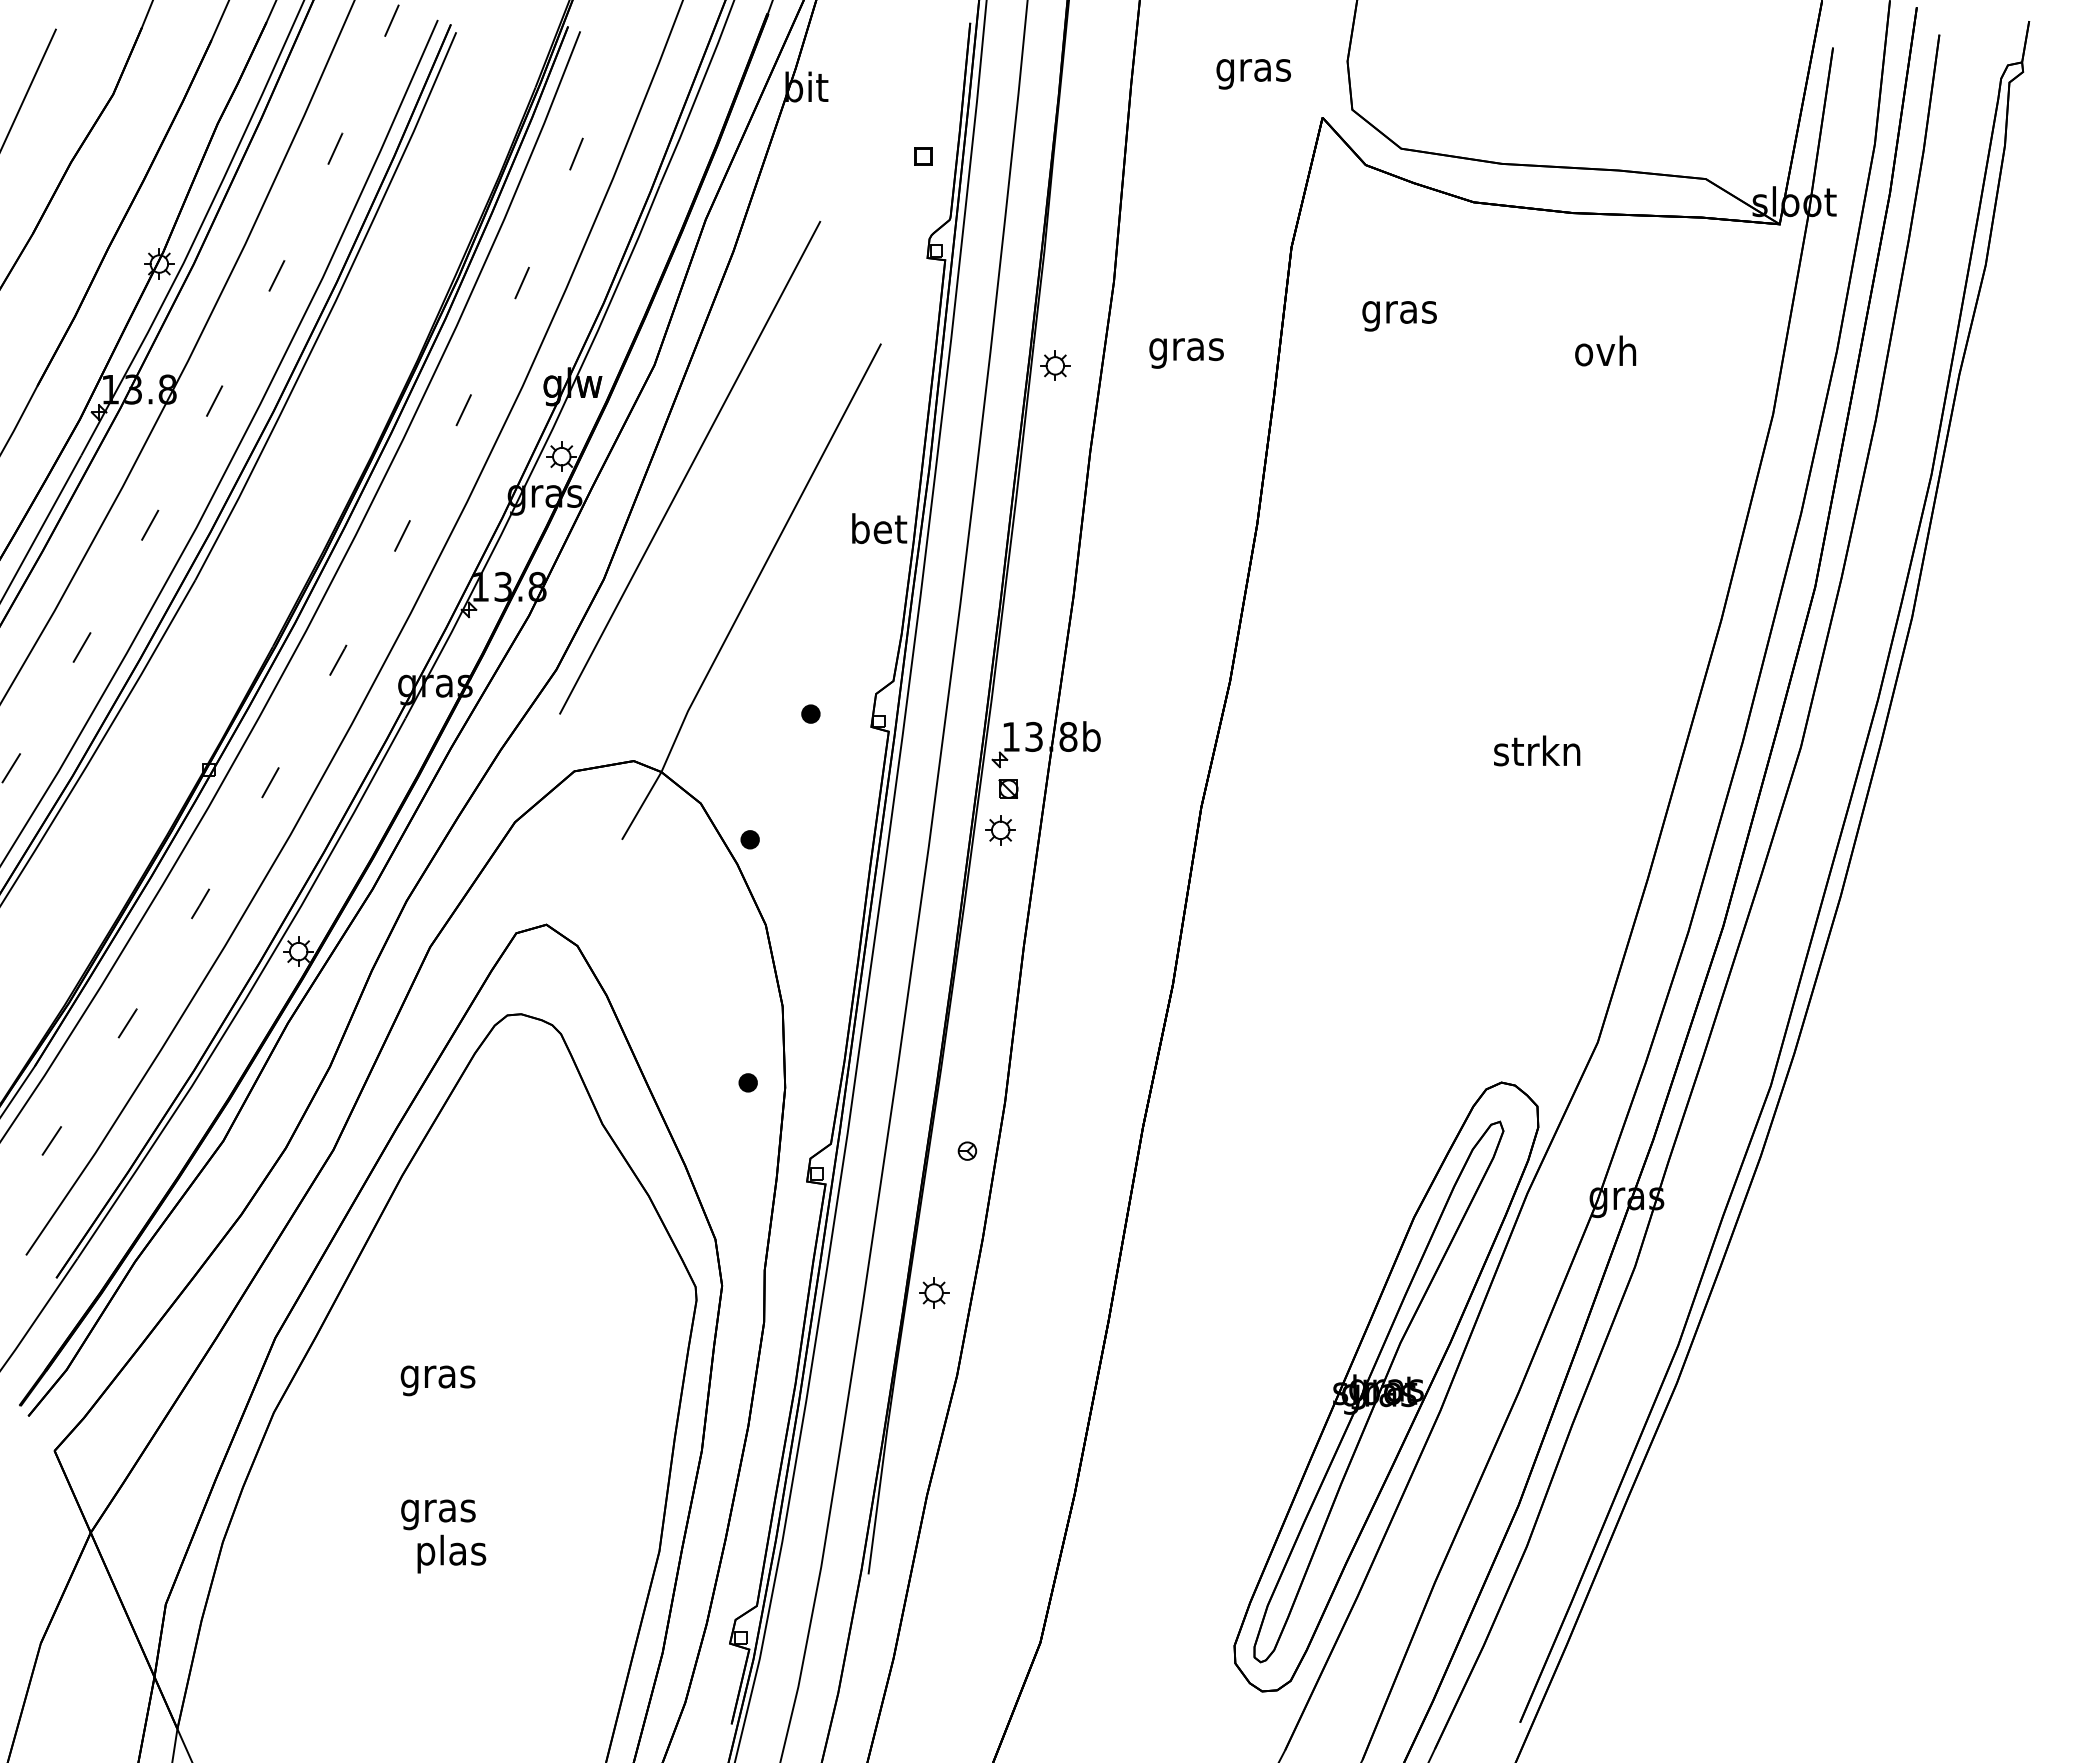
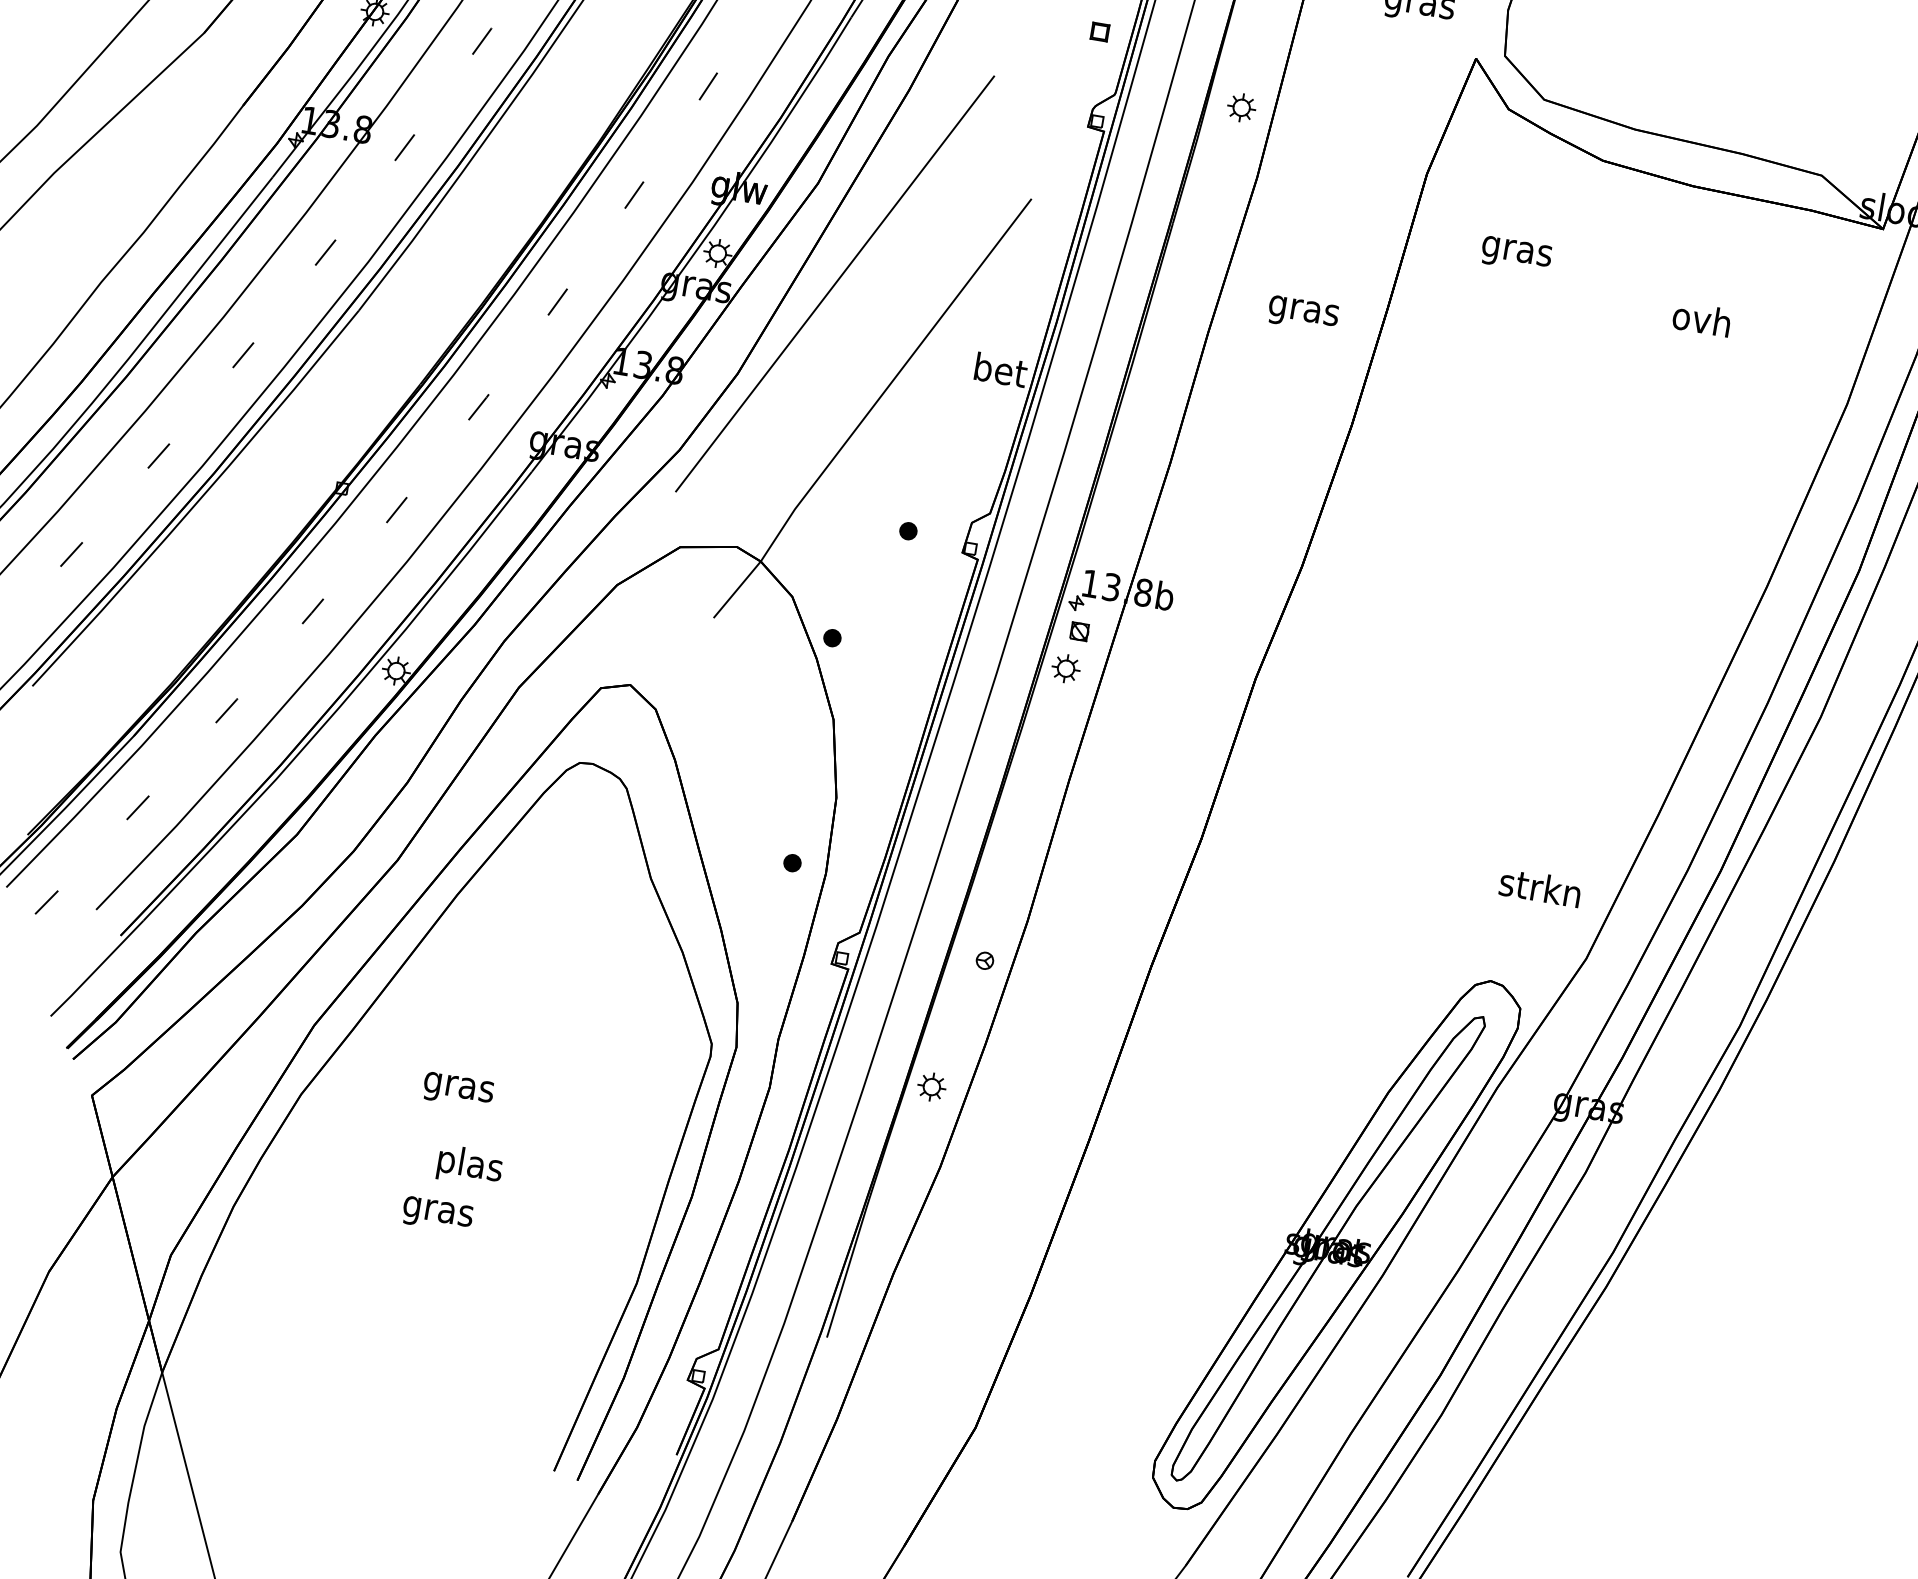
text: (1186, 353) -> (1303, 314), moved
part: (1055, 365) -> (1241, 107), moved
text: (1537, 750) -> (1540, 887), moved
text: (451, 1553) -> (469, 1165), moved

